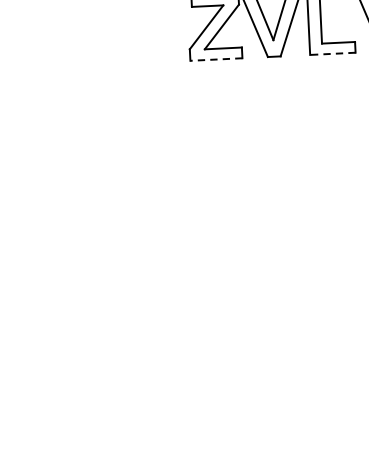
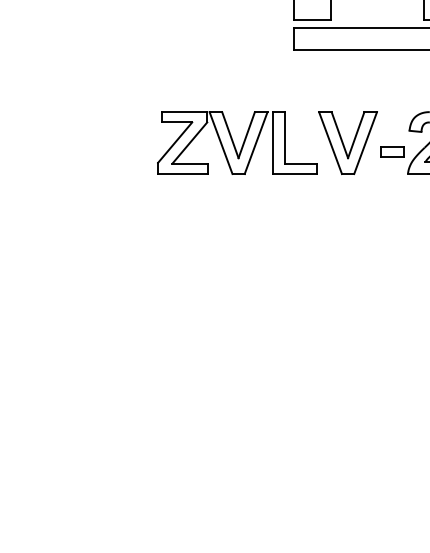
line: (332, 54) -> (294, 174), dashed -> solid
line: (216, 60) -> (183, 174), dashed -> solid

